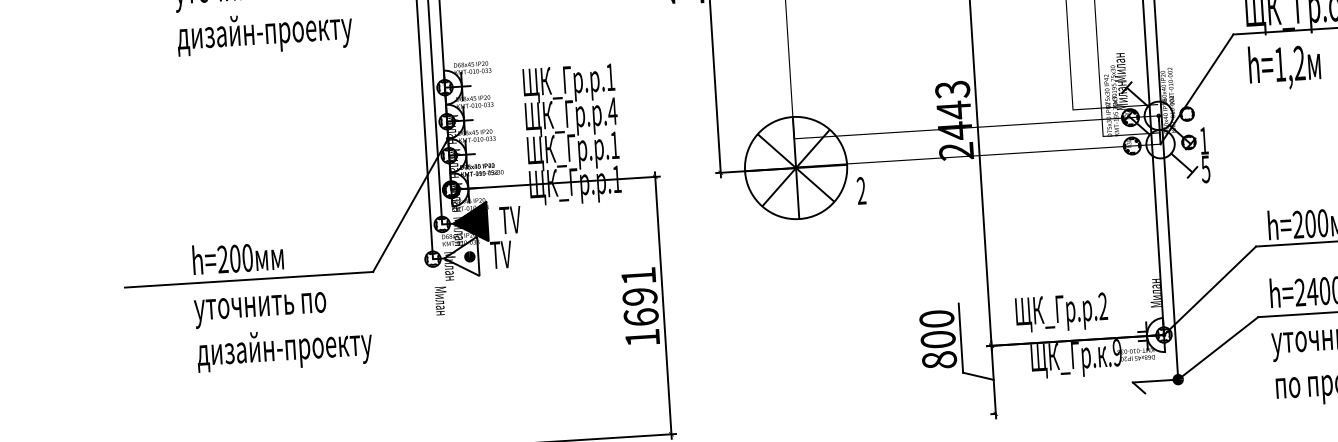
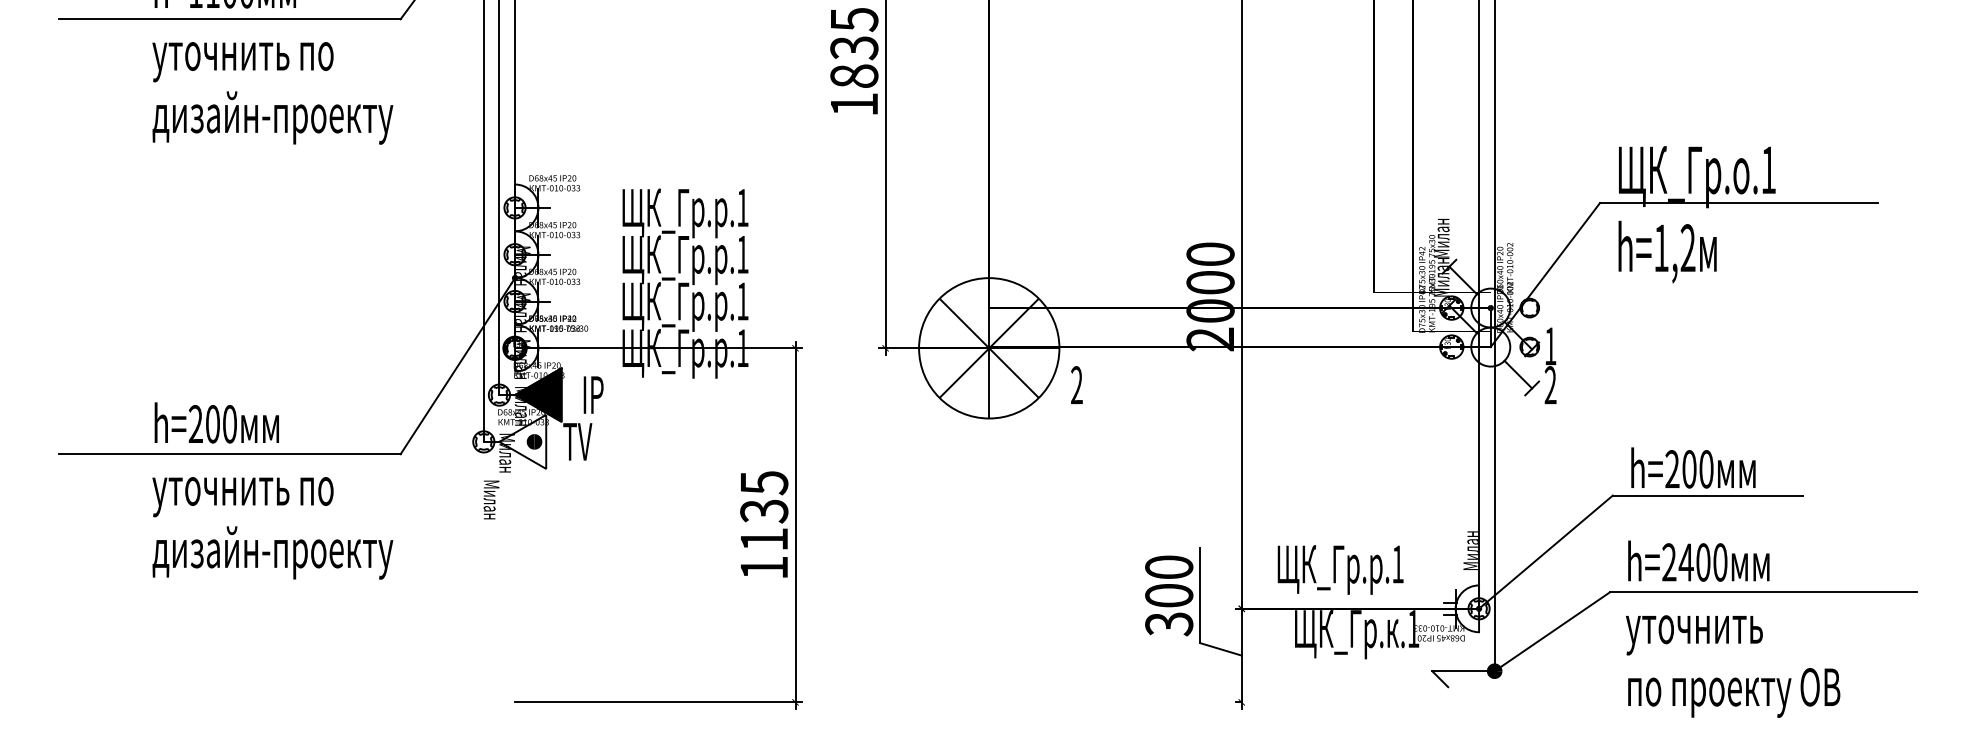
text: (953, 110) -> (1210, 283), 2443 -> 2000
text: (612, 111) -> (742, 254), .4 -> .1
text: (1205, 169) -> (1550, 385), 5 -> 2
text: (509, 219) -> (592, 394), TV -> IP
text: (640, 296) -> (764, 510), 1691 -> 1135
text: (1102, 306) -> (1397, 564), .2 -> .1
text: (1117, 353) -> (1413, 629), .9 -> .1
text: (939, 360) -> (1169, 624), 800 -> 300

